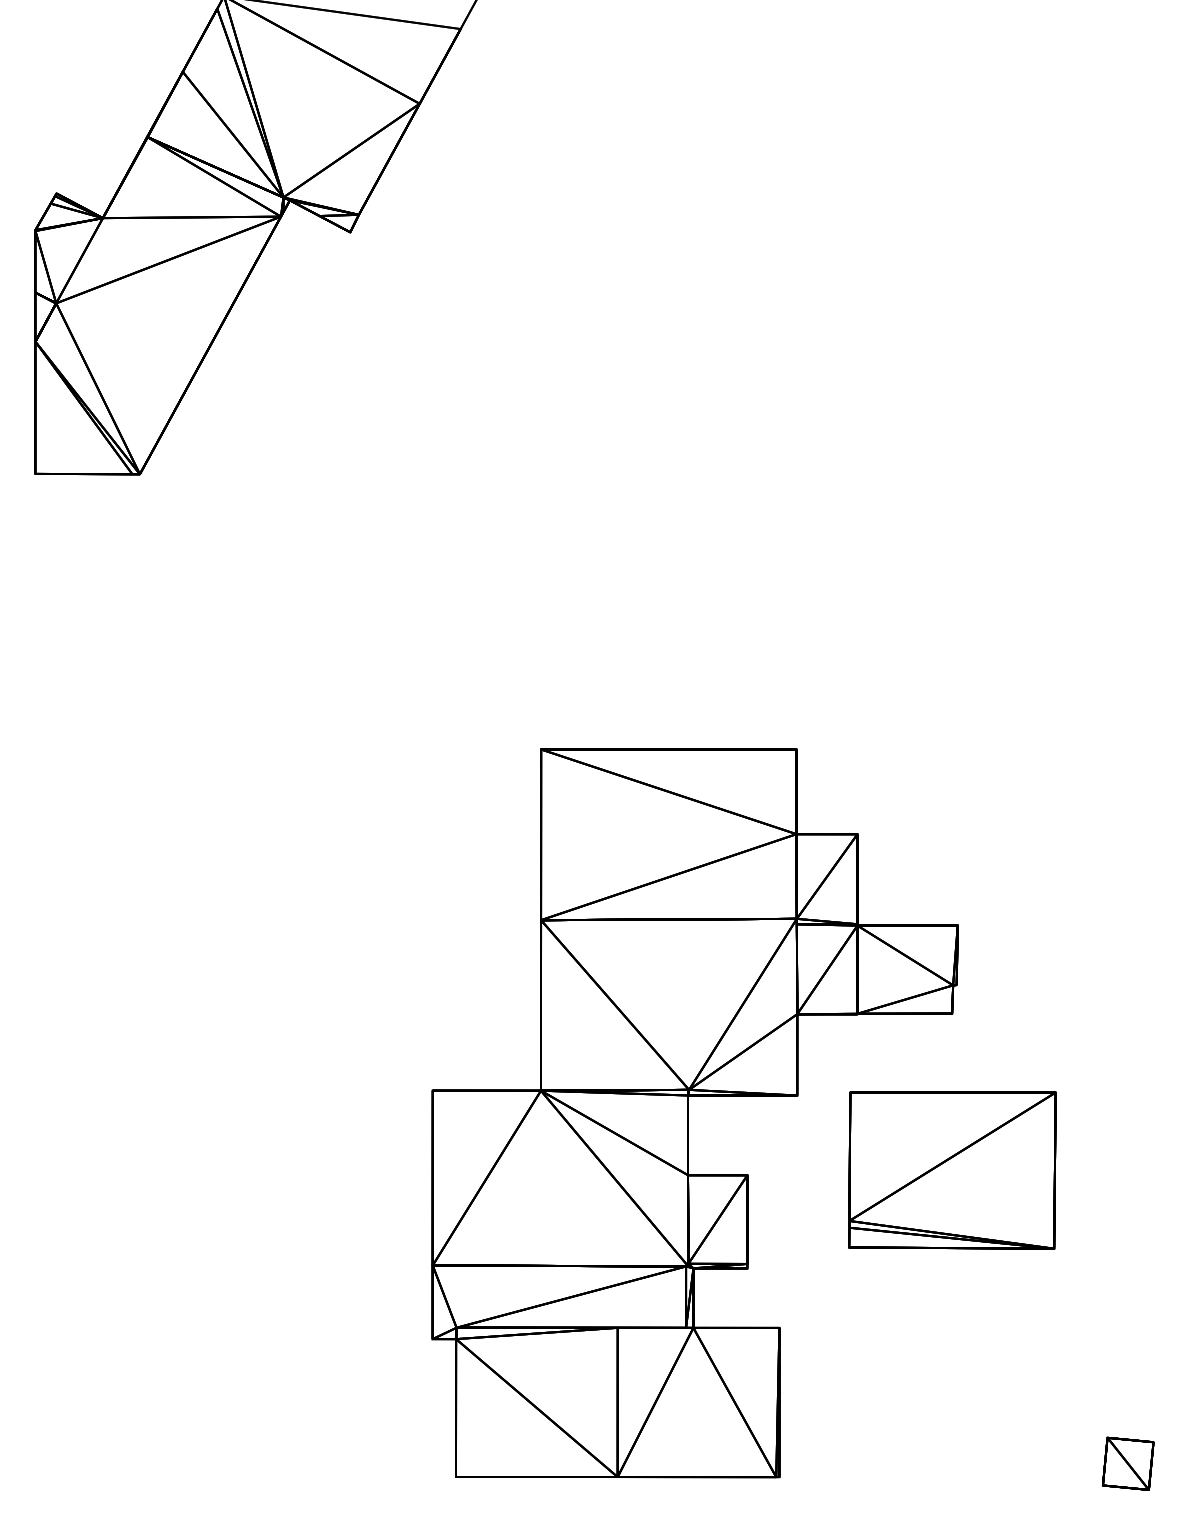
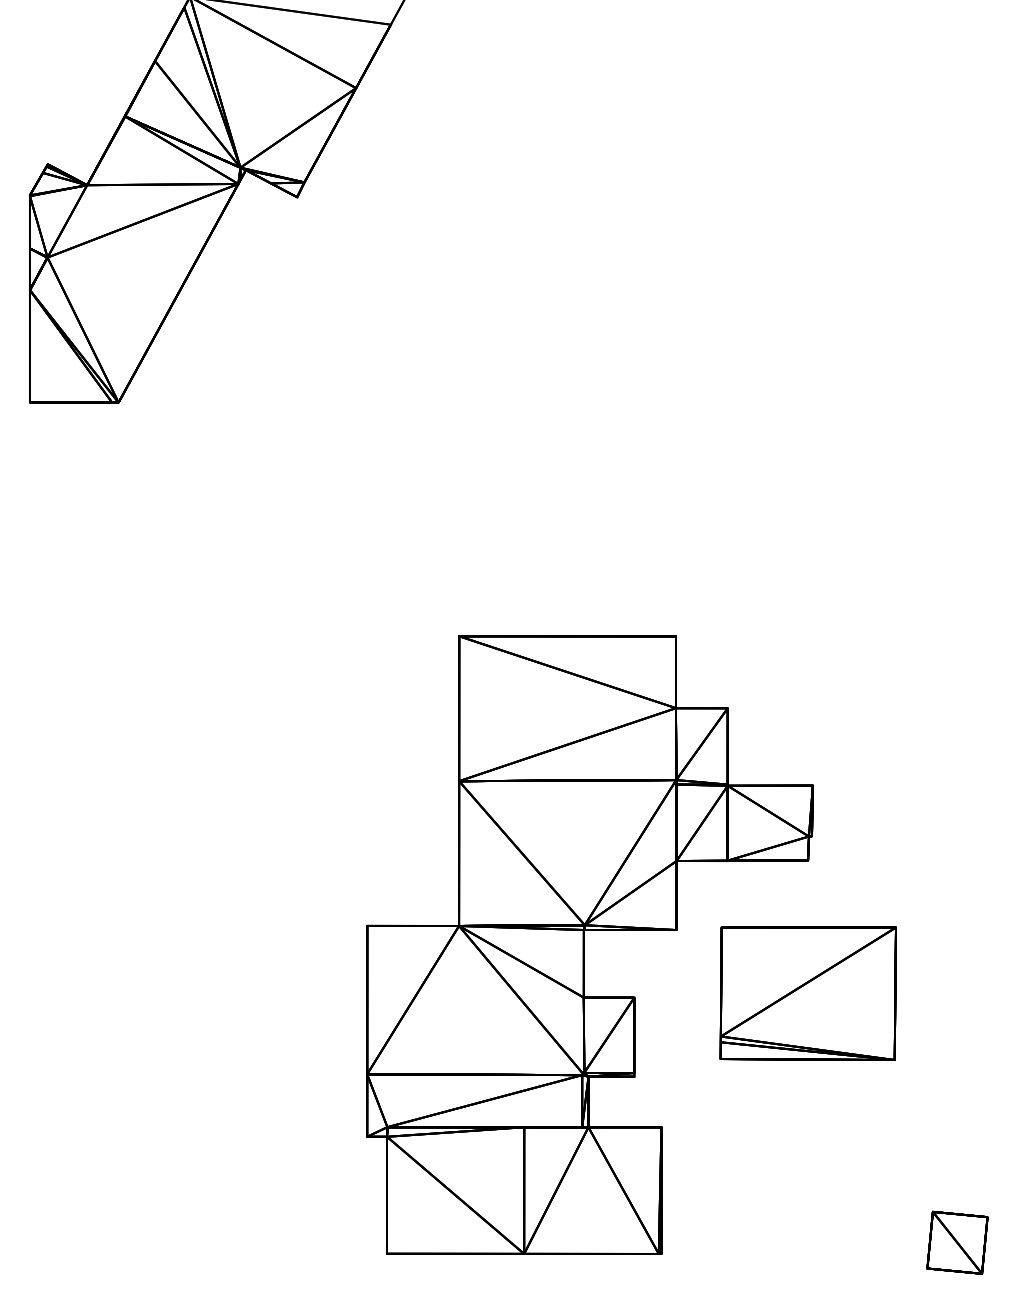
part: (1128, 1463) -> (957, 1242), size x1.4

